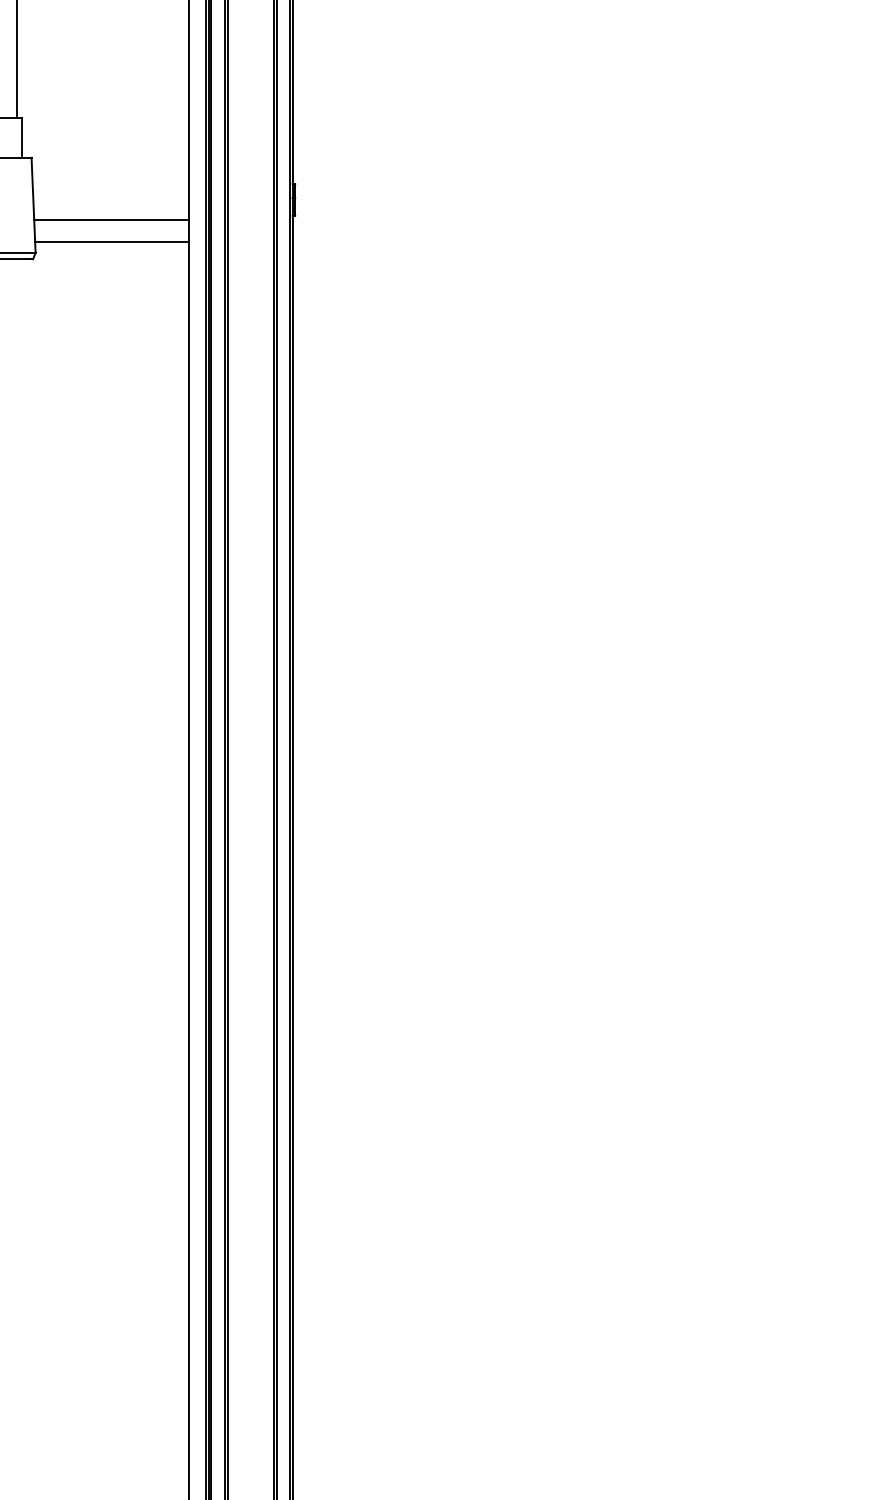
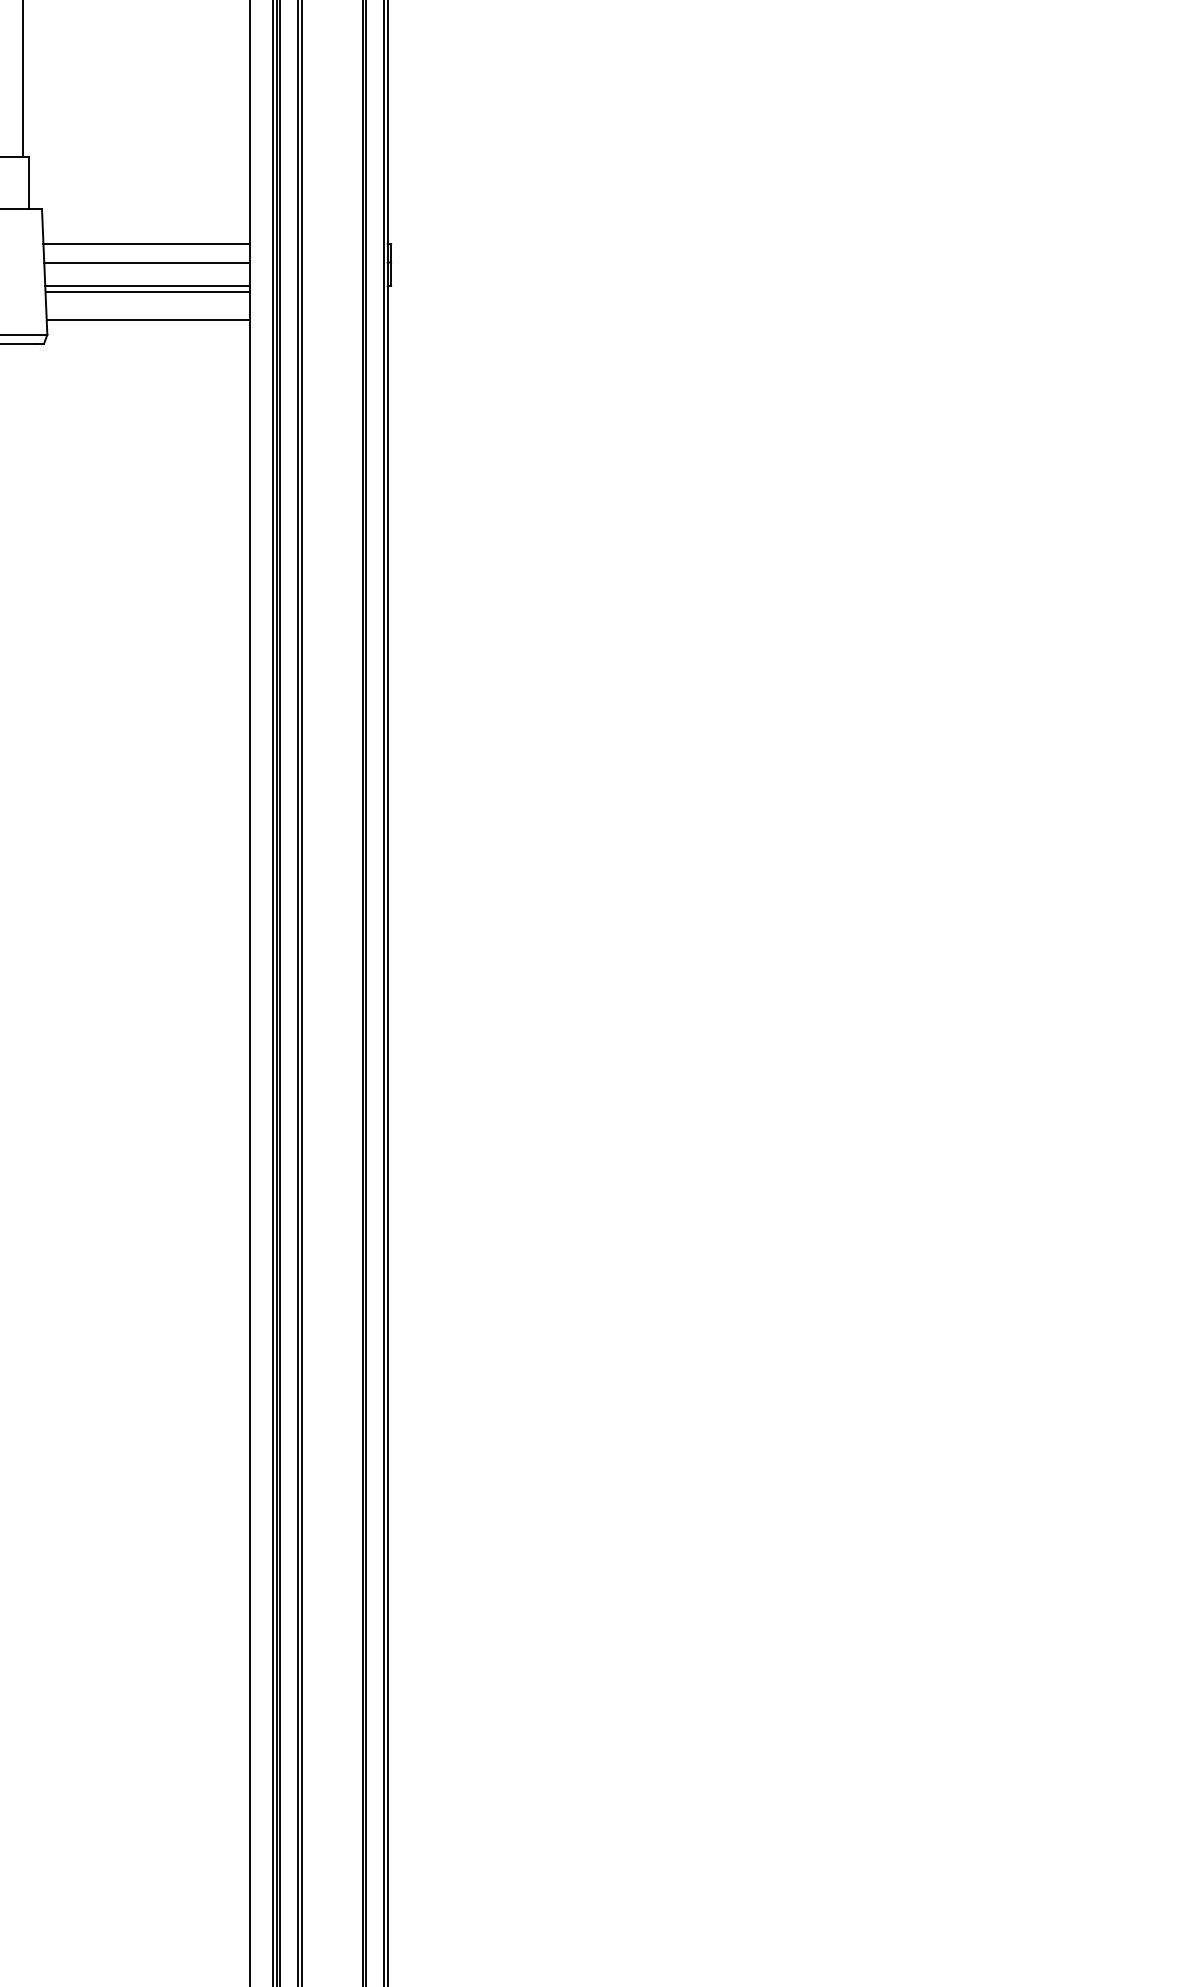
line: (110, 183) -> (146, 243), added
line: (110, 198) -> (146, 263), added
line: (111, 216) -> (147, 286), added

